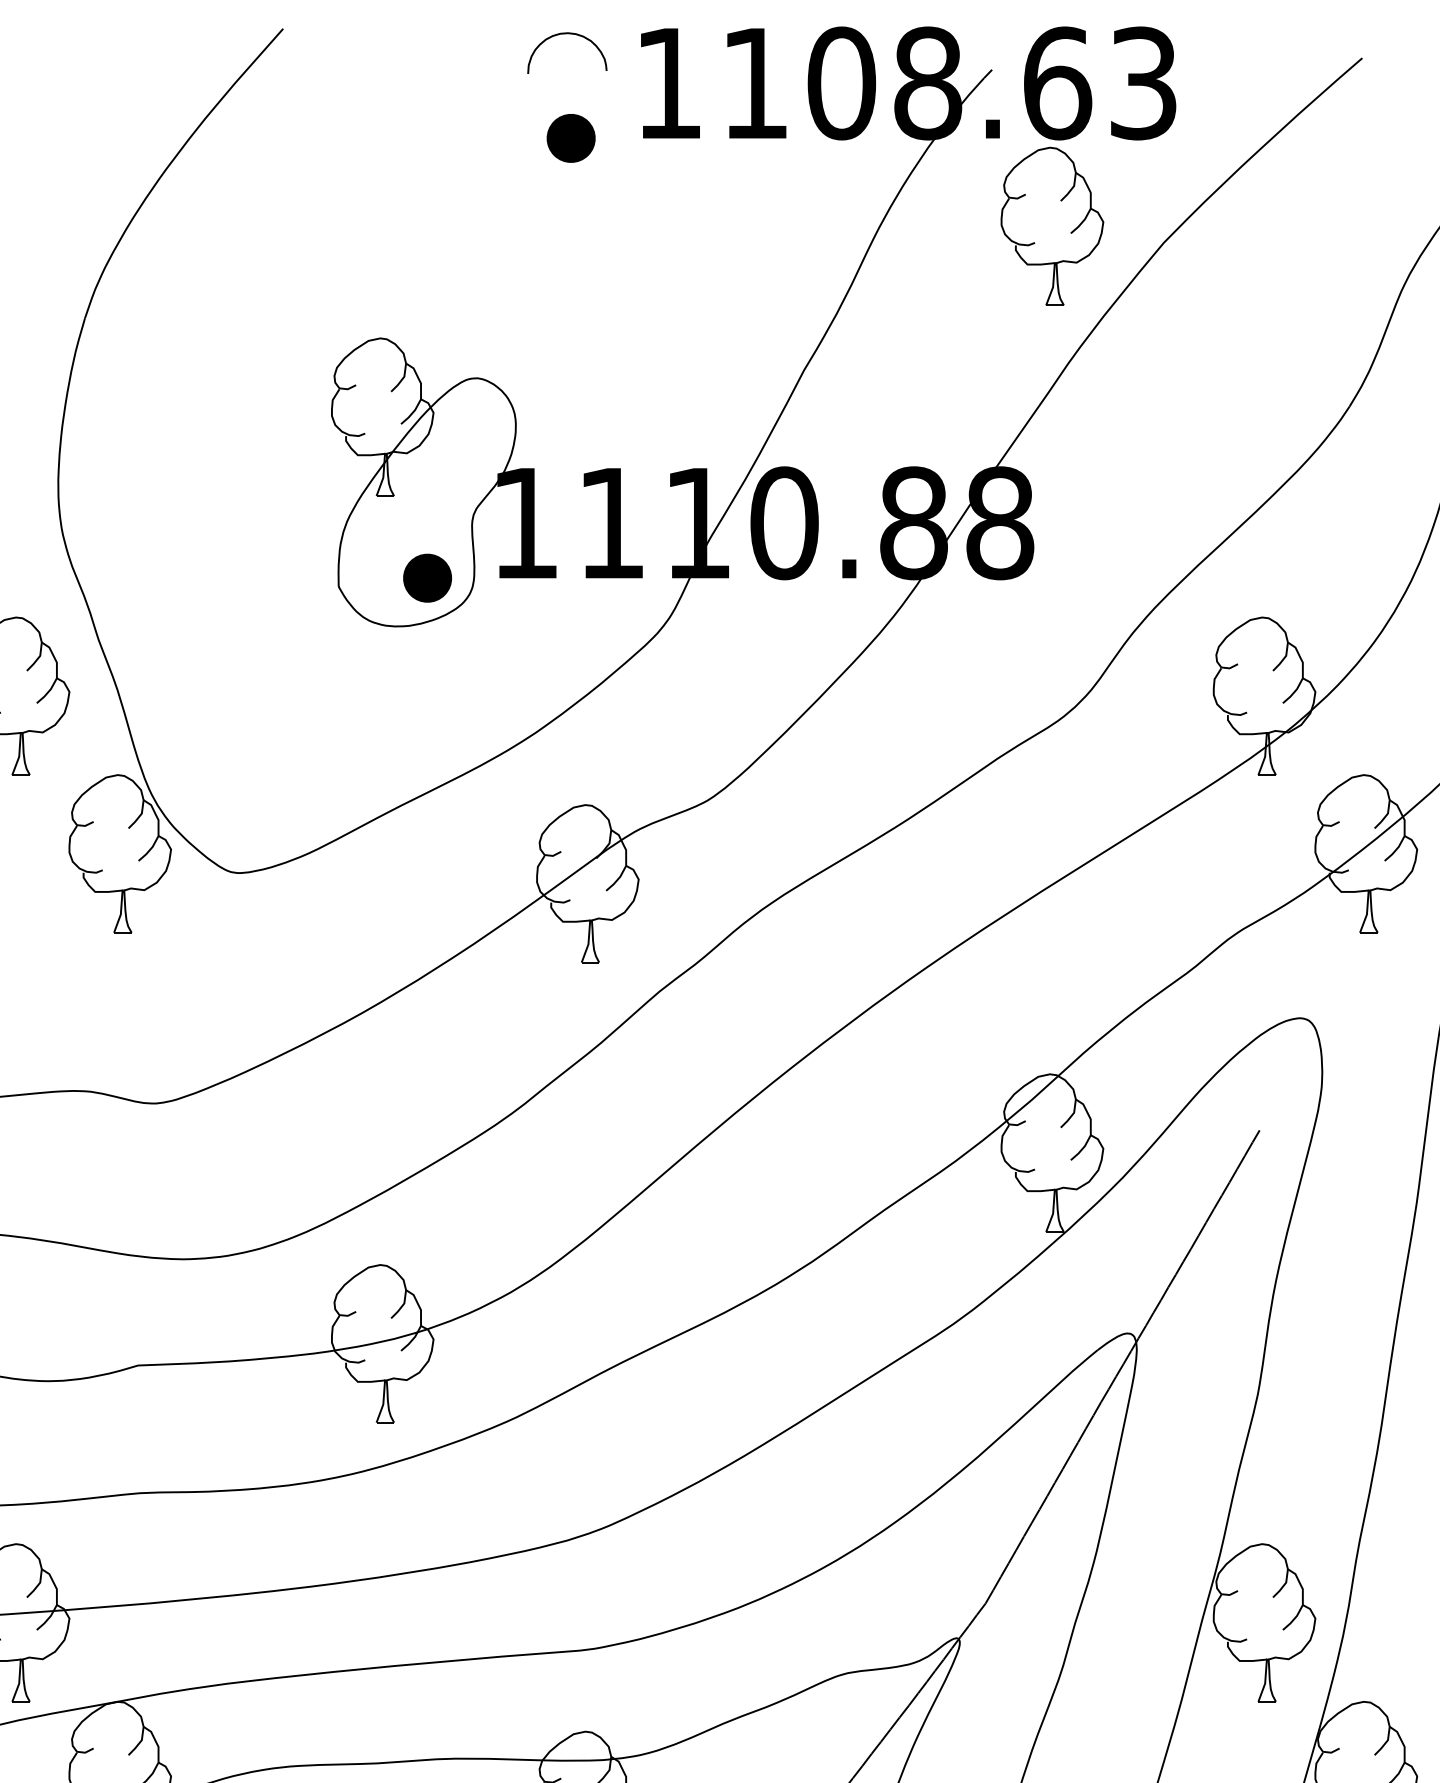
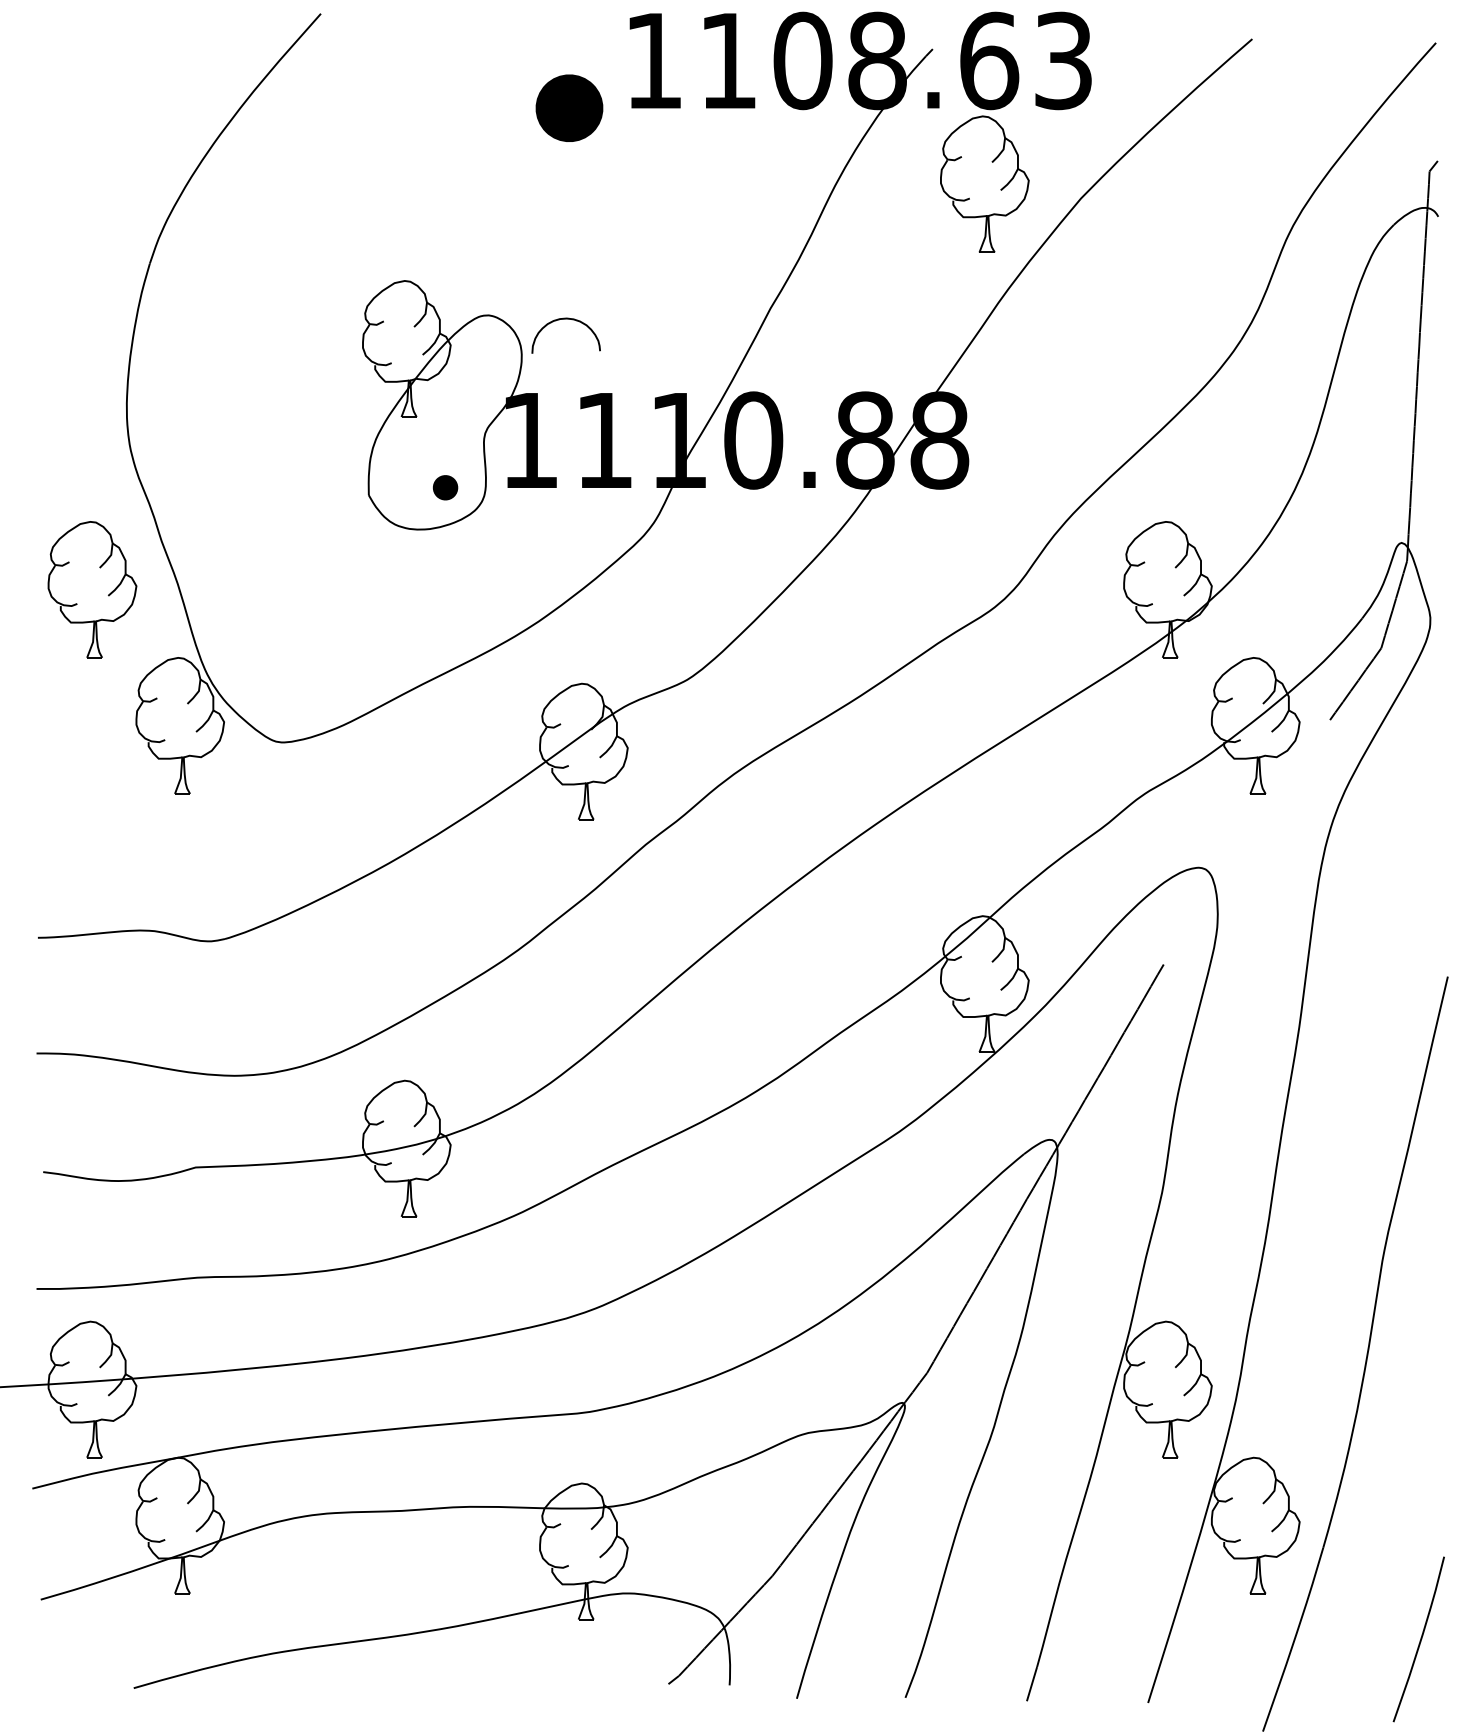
curve: (566, 34) -> (565, 319), moved
part: (571, 138) -> (569, 108), size x1.6
part: (427, 577) -> (445, 487), size x0.6

